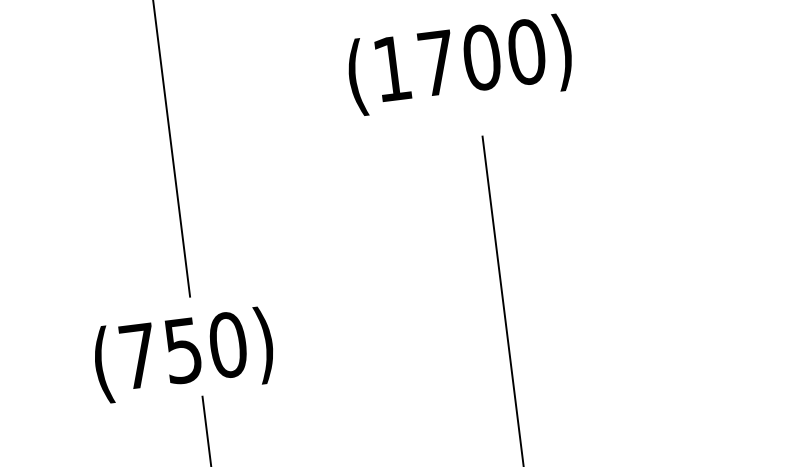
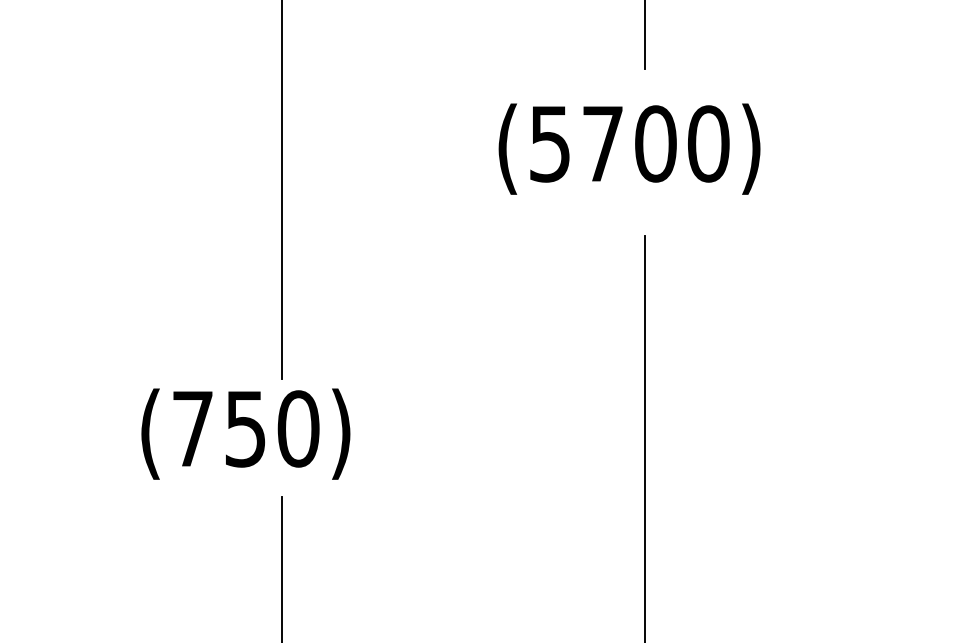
text: (391, 69) -> (549, 144), 1700 -> 5700
text: (183, 354) -> (245, 433), moved

